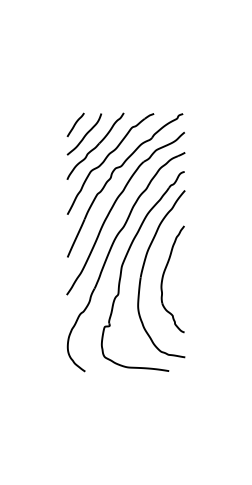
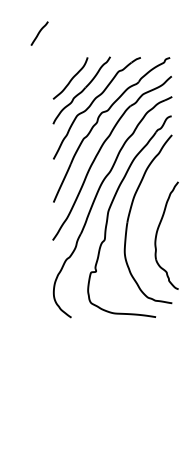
curve: (75, 124) -> (39, 33), moved
part: (164, 275) -> (158, 231), moved

